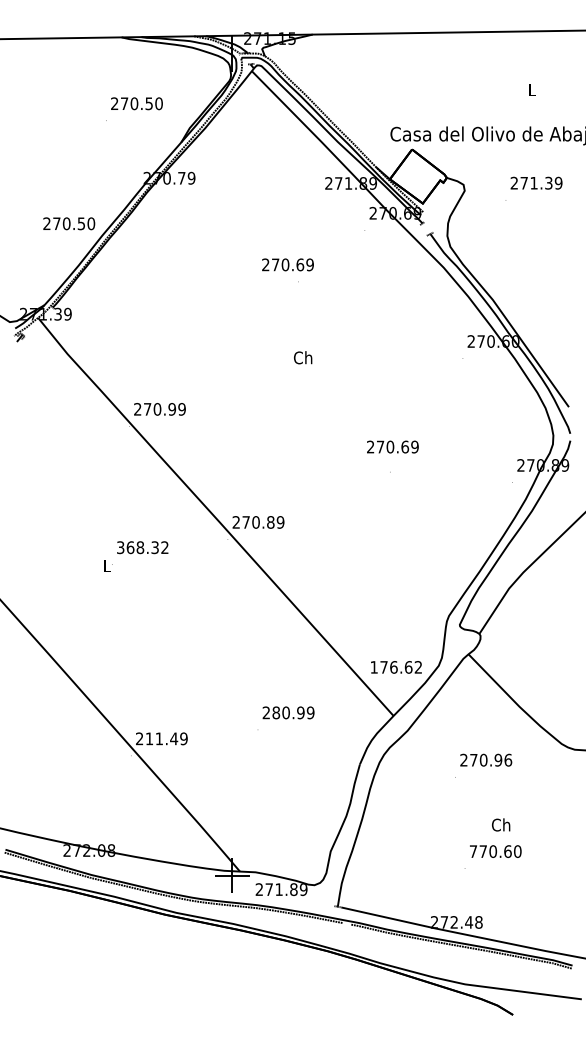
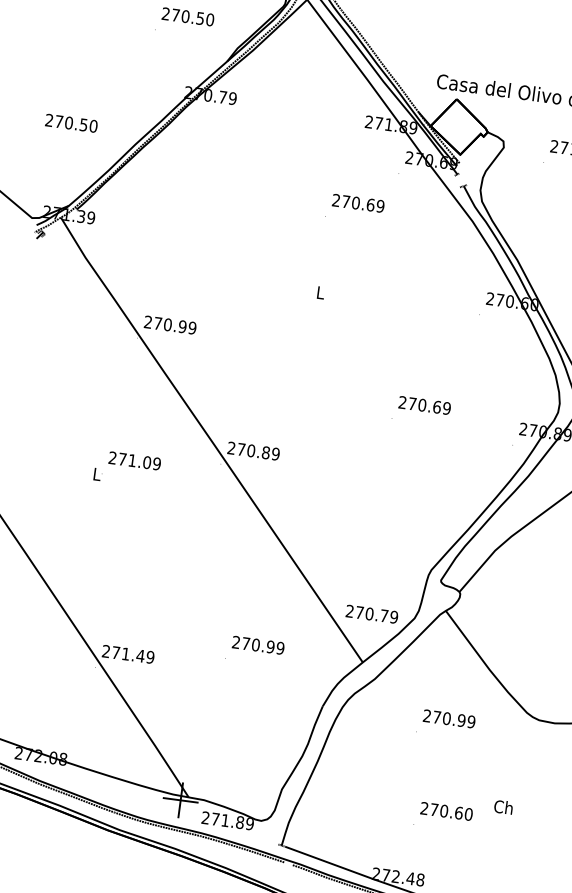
text: (69, 223) -> (71, 123), moved
text: (287, 264) -> (357, 202), moved
text: (303, 357) -> (320, 292), Ch -> L
text: (392, 446) -> (424, 404), moved
text: (142, 547) -> (134, 460), 368.32 -> 271.09
text: (396, 667) -> (372, 614), 176.62 -> 270.79
text: (276, 712) -> (246, 643), 280.99 -> 270.99
text: (149, 738) -> (116, 652), 211.49 -> 271.49
text: (508, 759) -> (471, 721), 270.96 -> 270.99
text: (501, 824) -> (504, 806), moved
text: (472, 851) -> (423, 808), 770.60 -> 270.60

